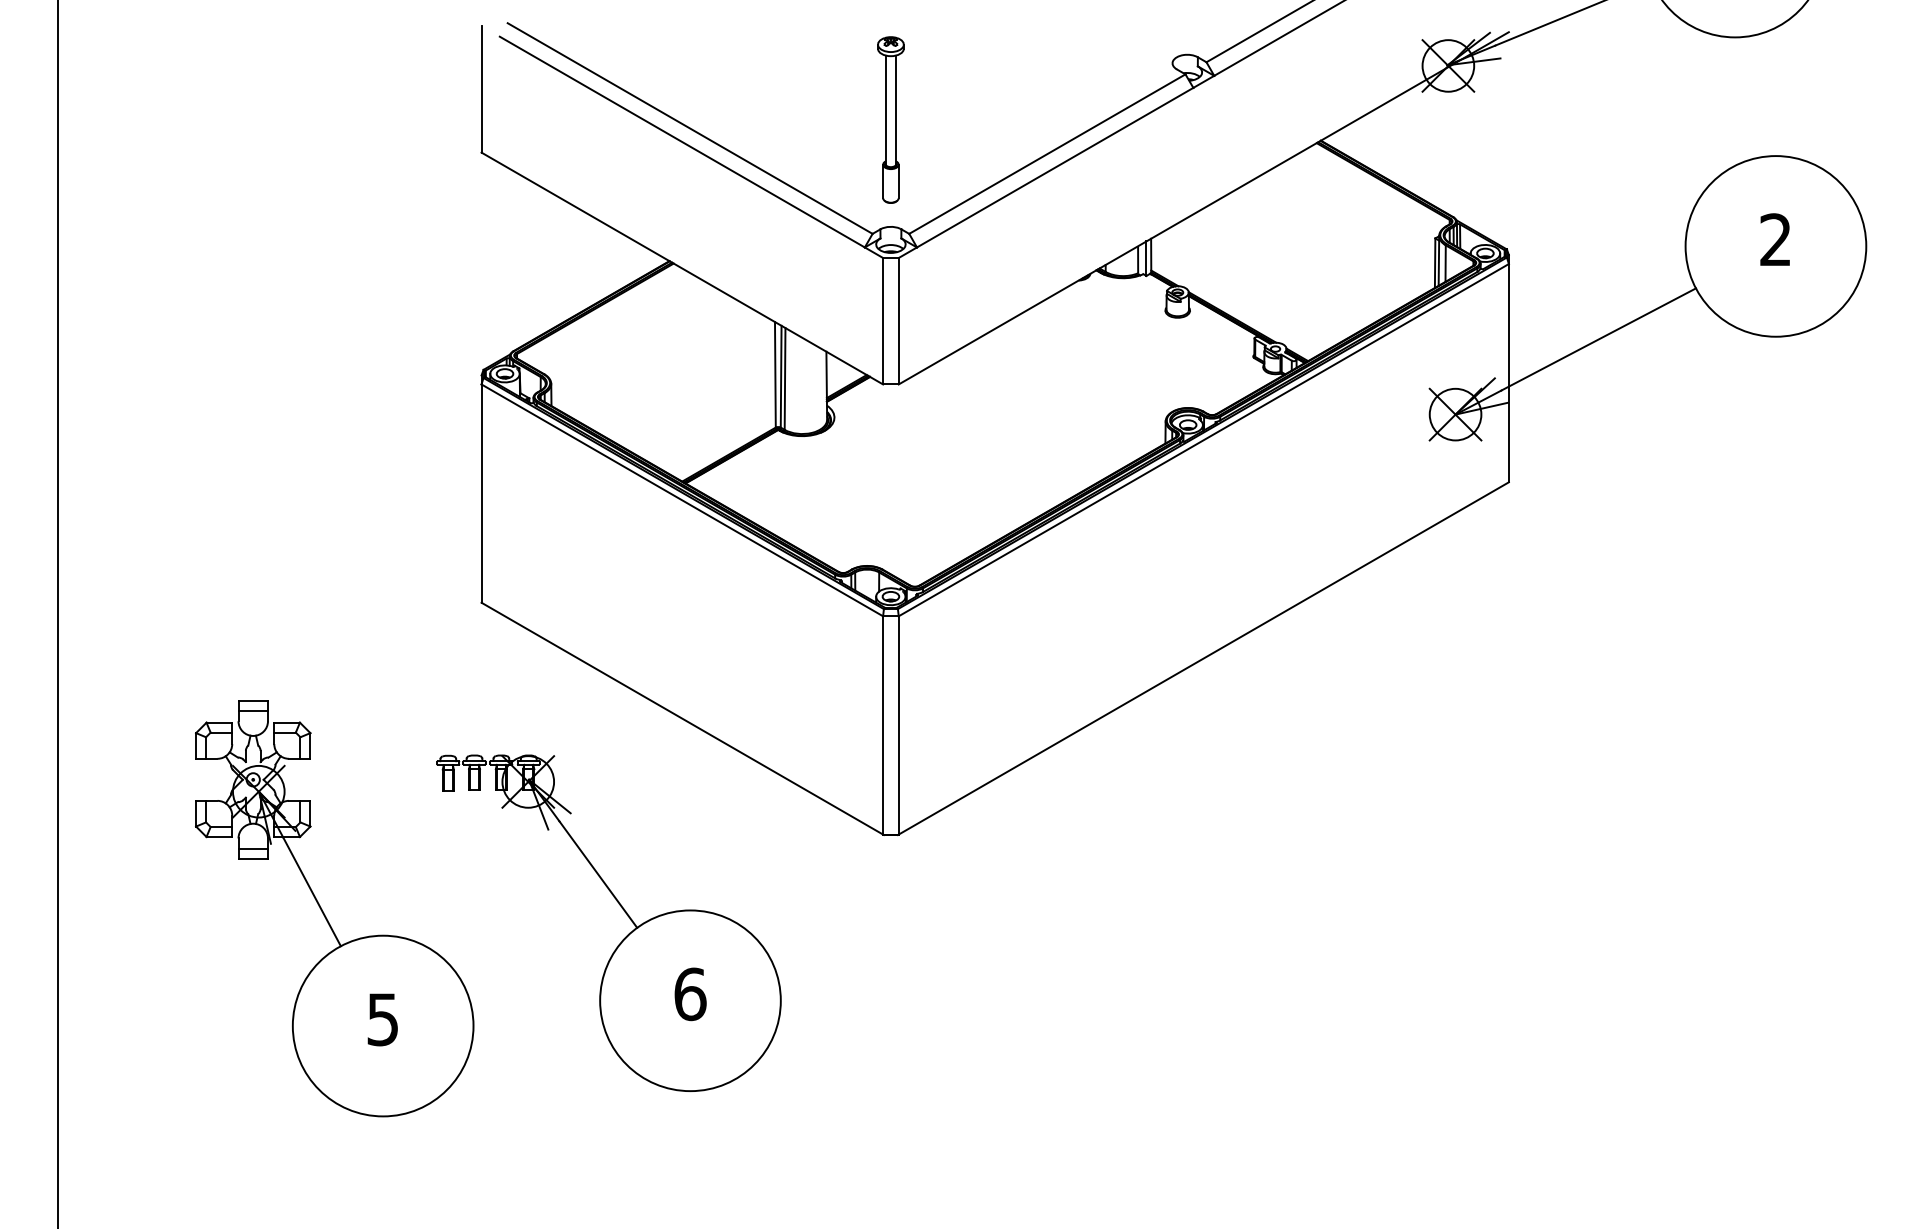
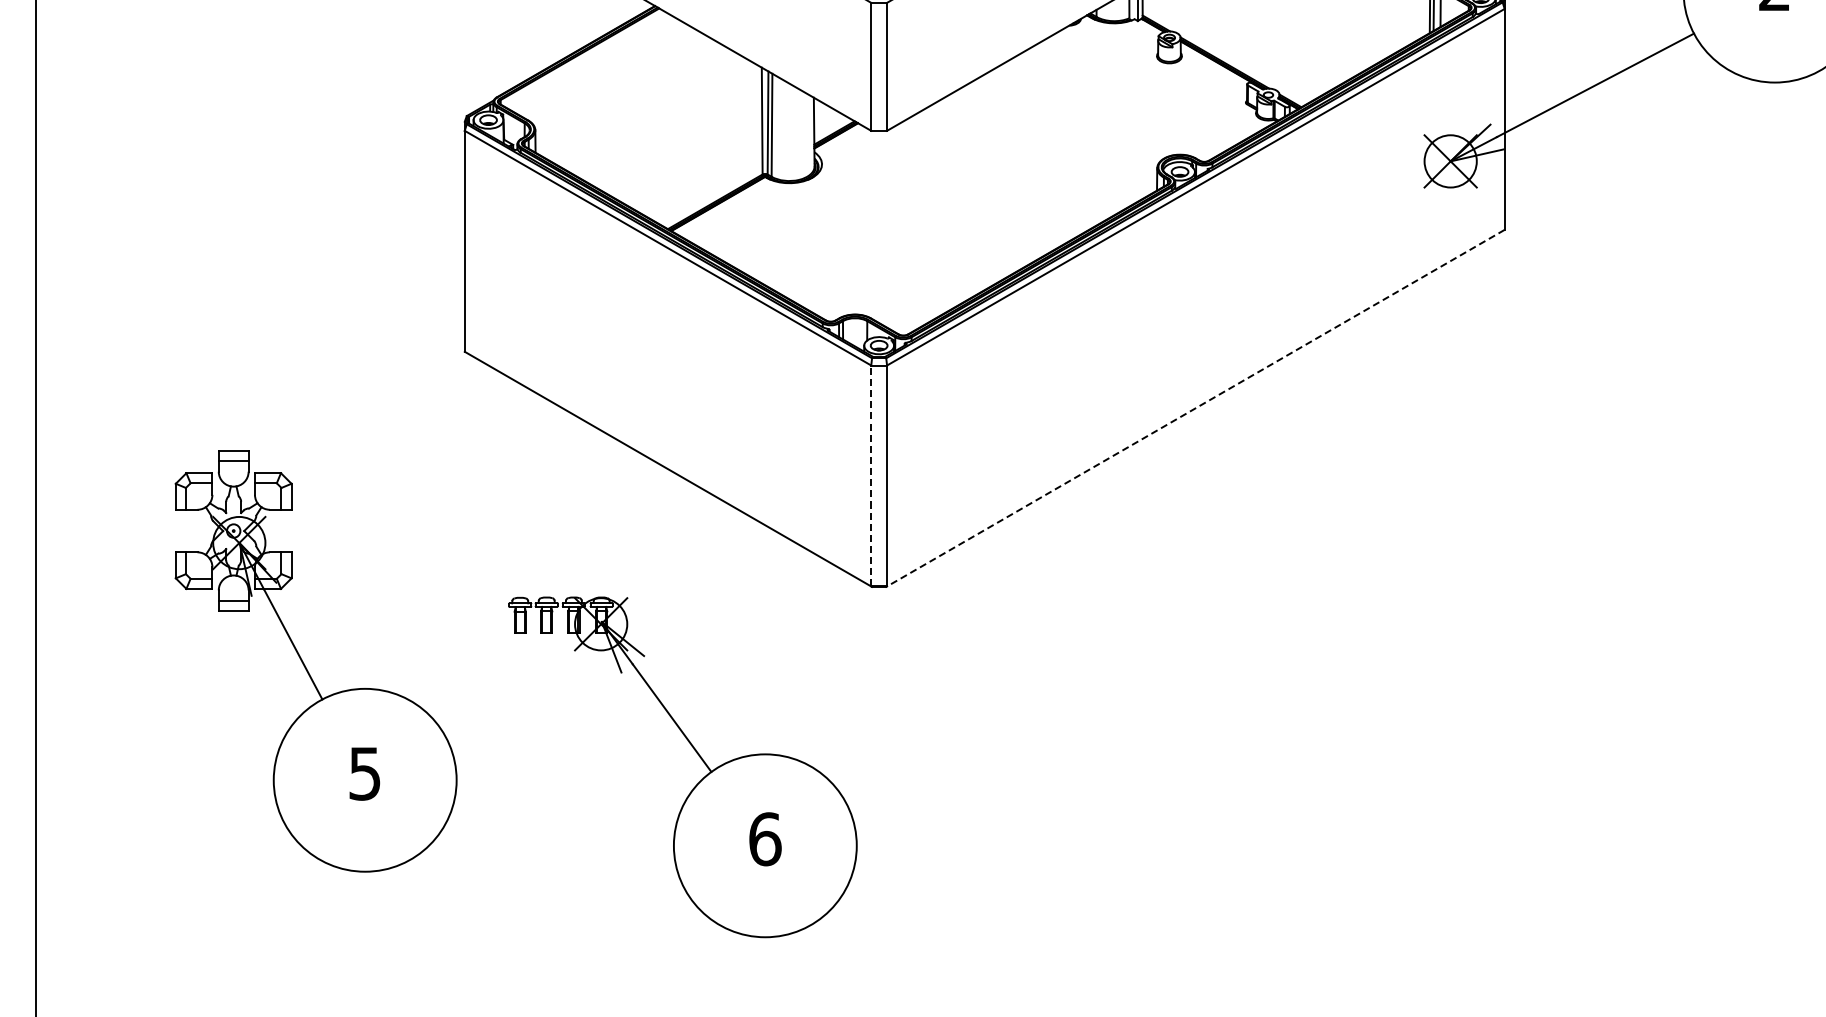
line: (1203, 658) -> (1195, 408), solid -> dashed
line: (883, 724) -> (871, 475), solid -> dashed
part: (624, 912) -> (698, 756), moved

